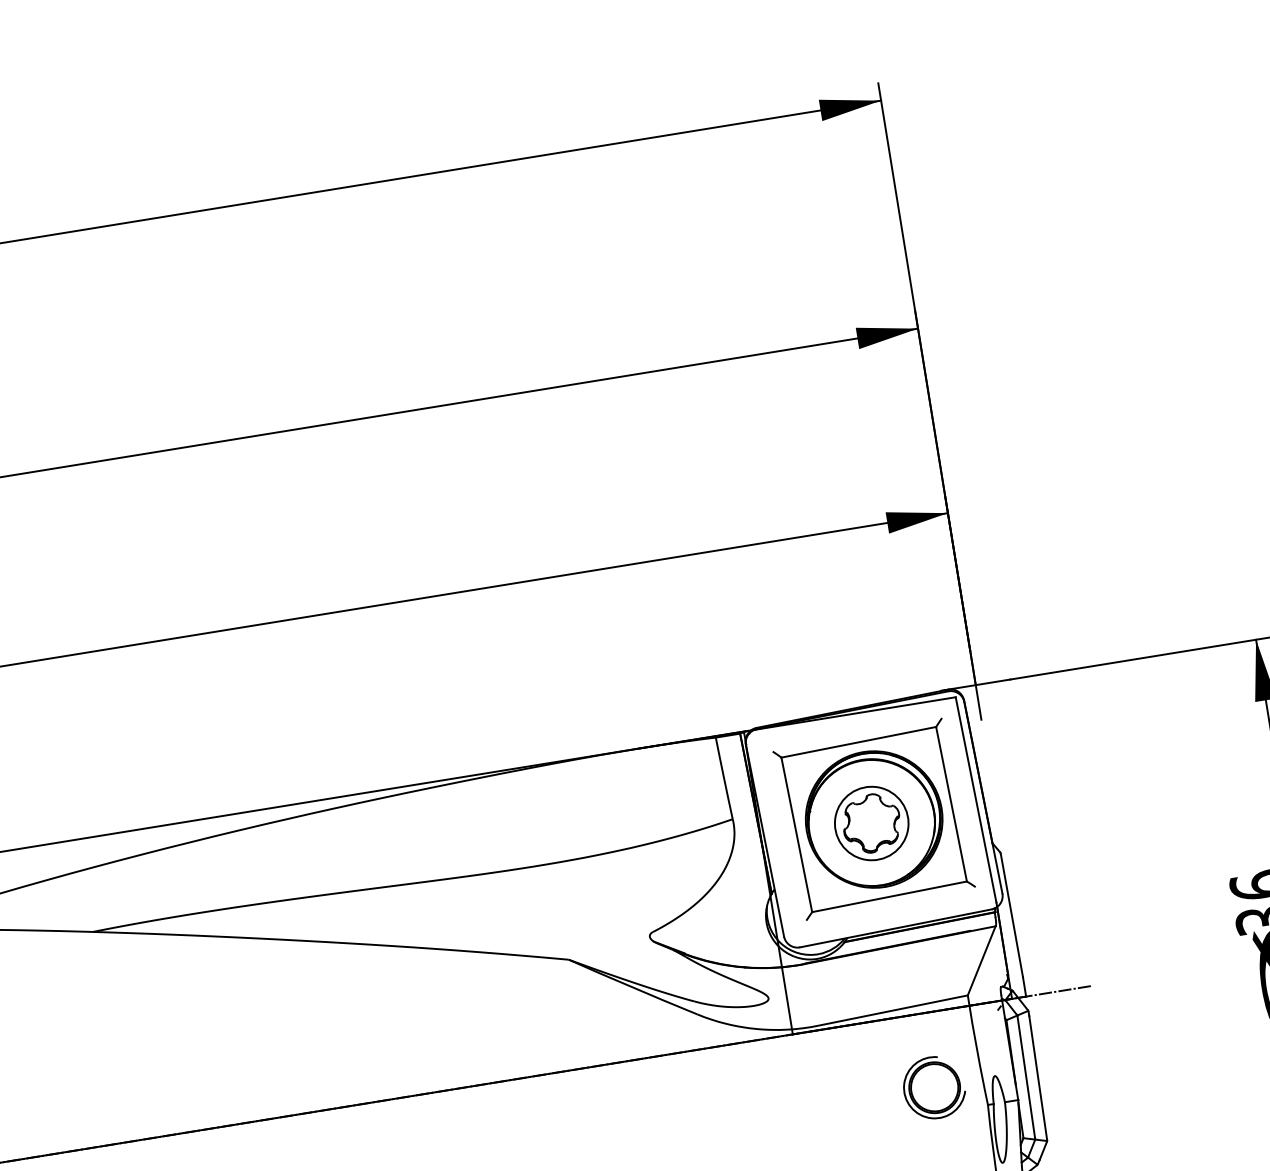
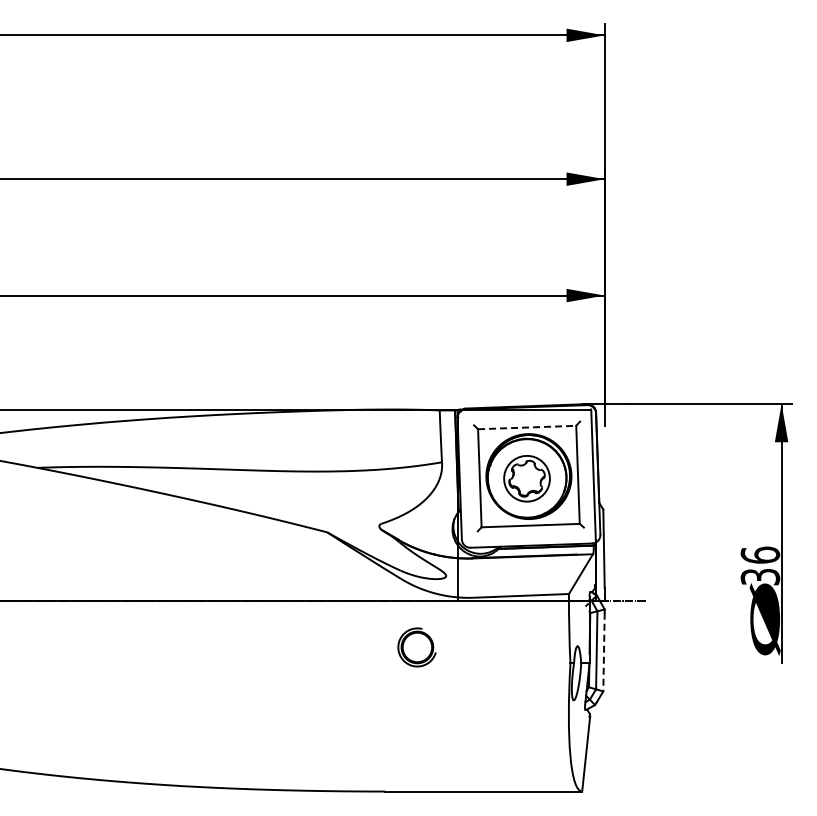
line: (859, 742) -> (527, 427), solid -> dashed
line: (1038, 1077) -> (604, 651), solid -> dashed
part: (933, 1088) -> (416, 647), moved

